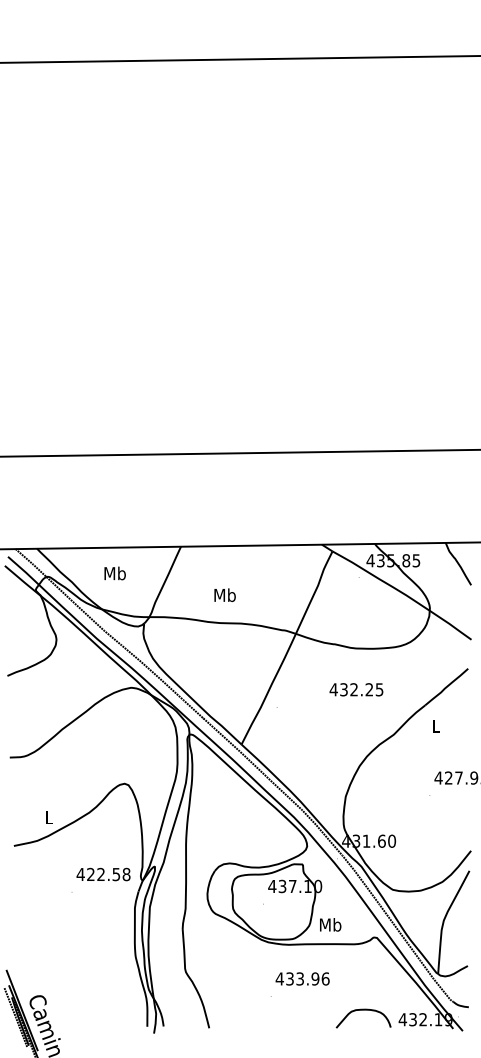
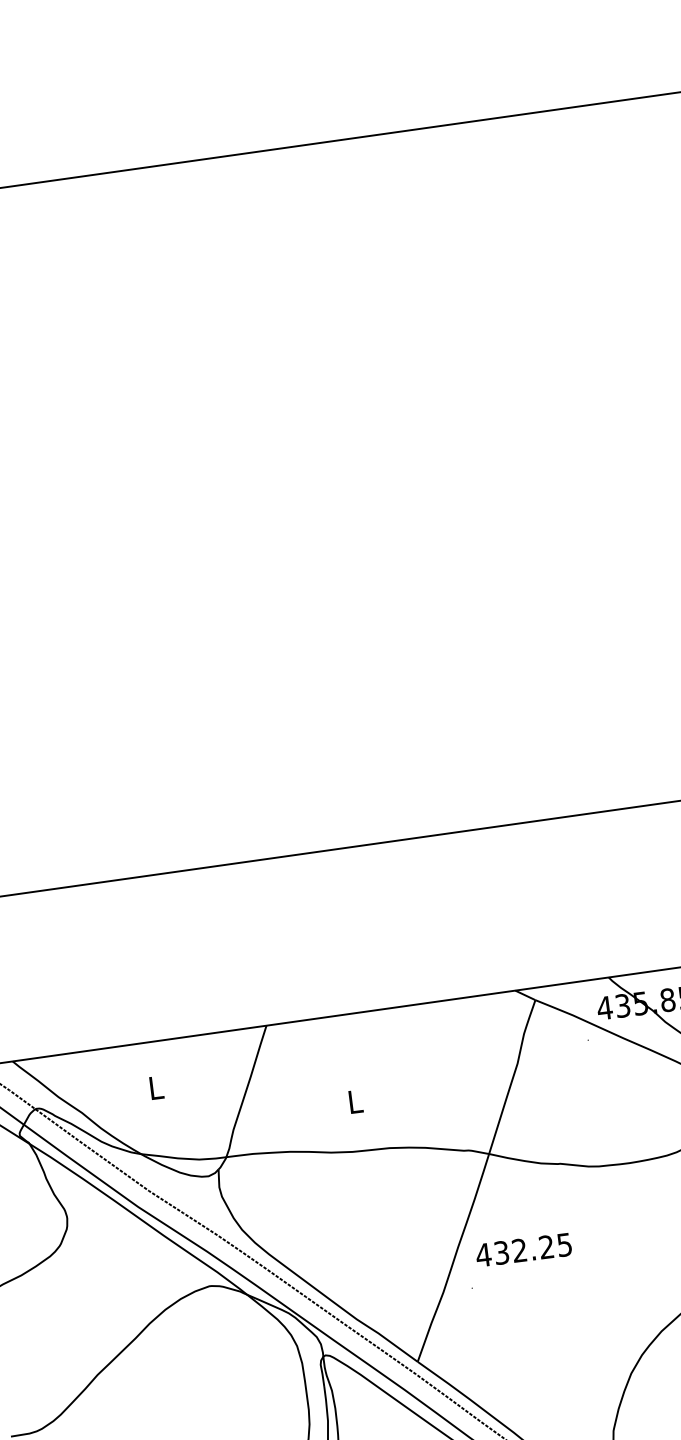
text: (114, 573) -> (154, 1087), Mb -> L
text: (224, 595) -> (354, 1102), Mb -> L
text: (356, 689) -> (523, 1249), moved

